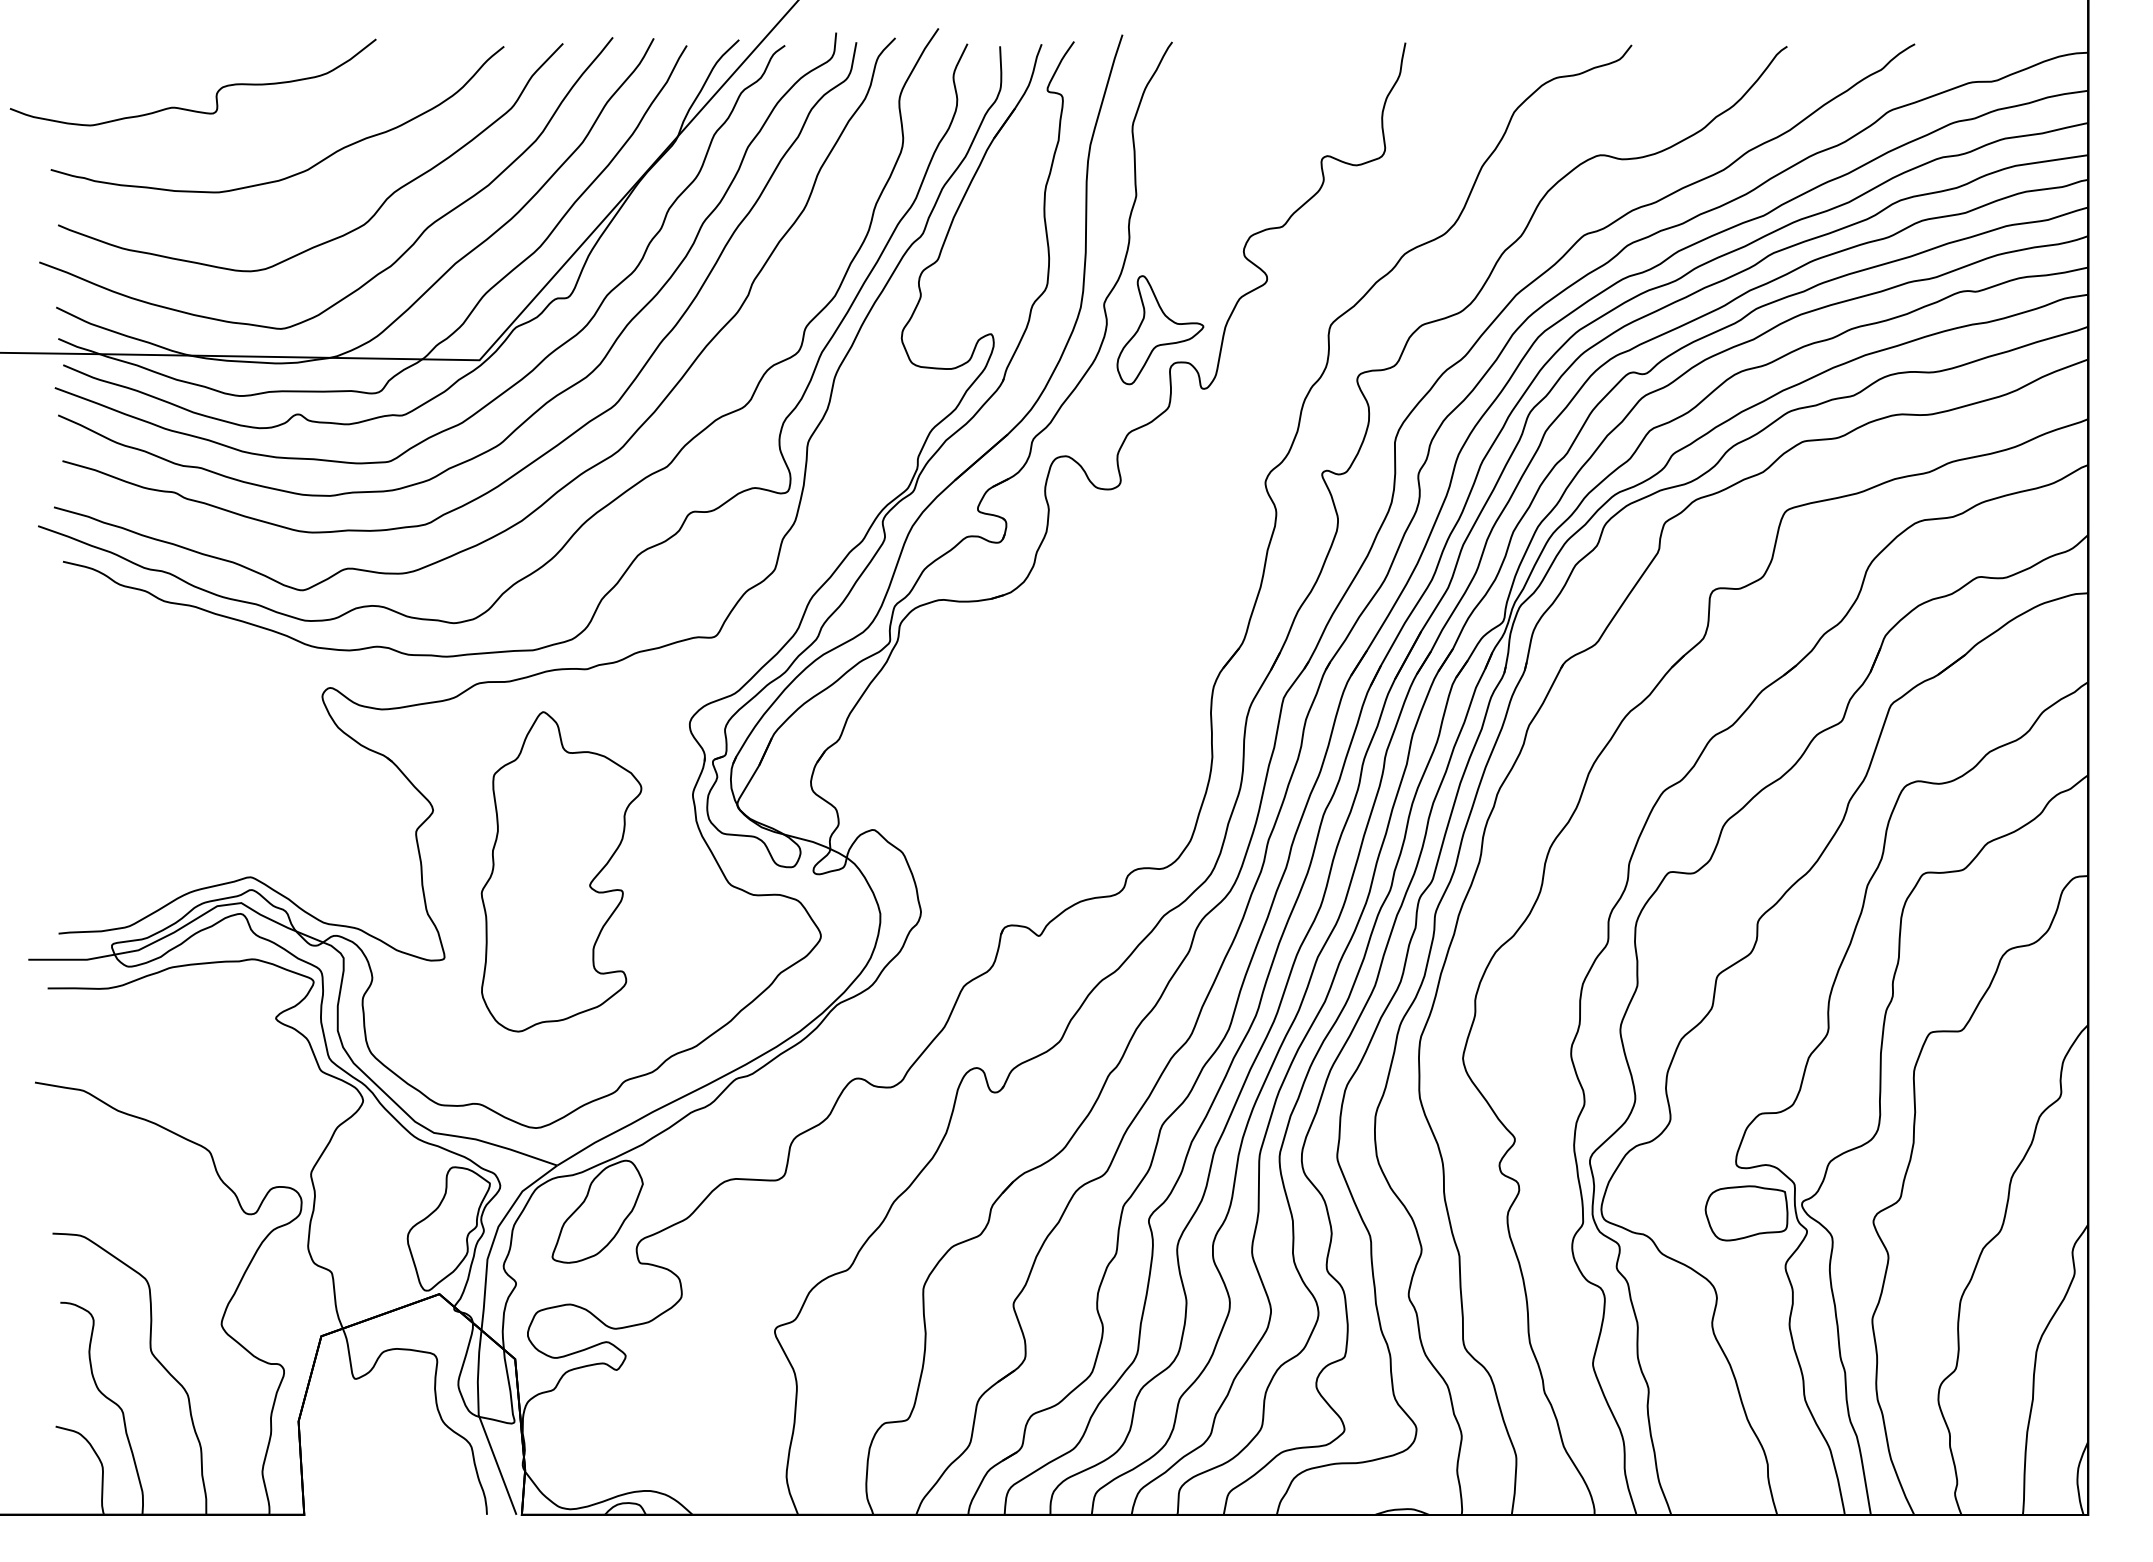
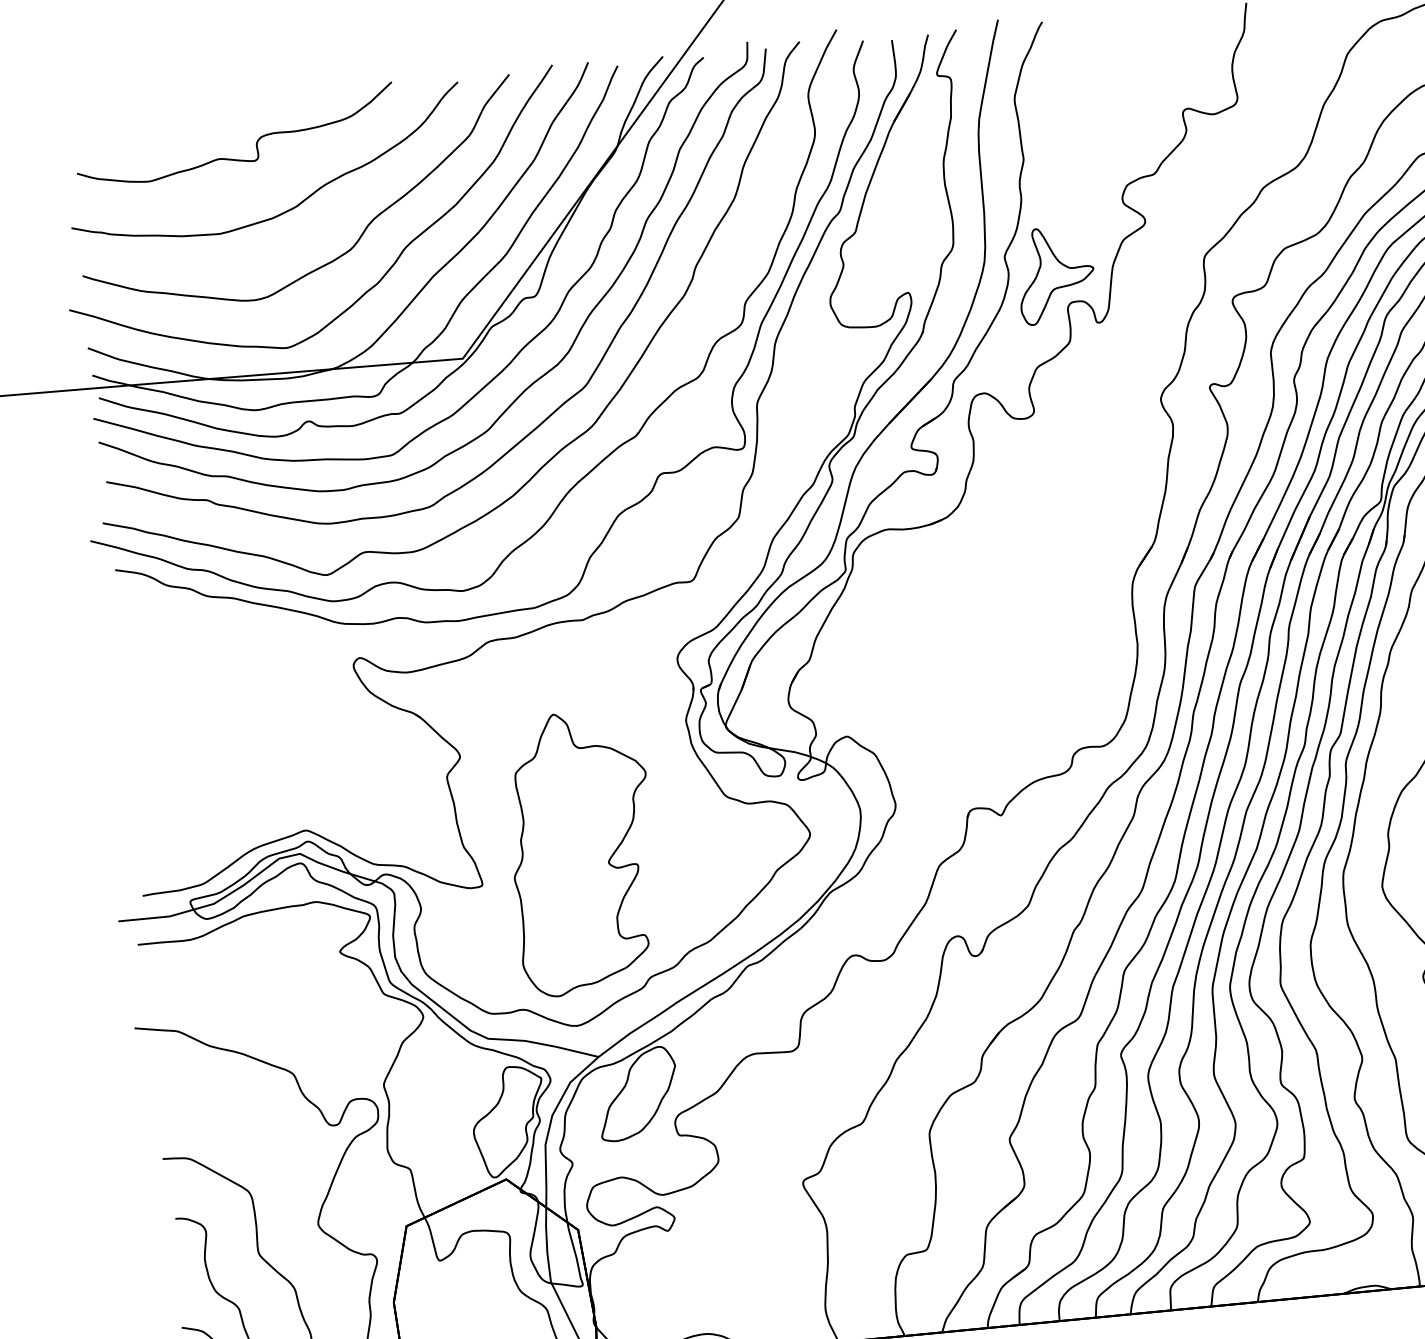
curve: (216, 92) -> (256, 142), moved
part: (561, 871) -> (582, 852), moved

